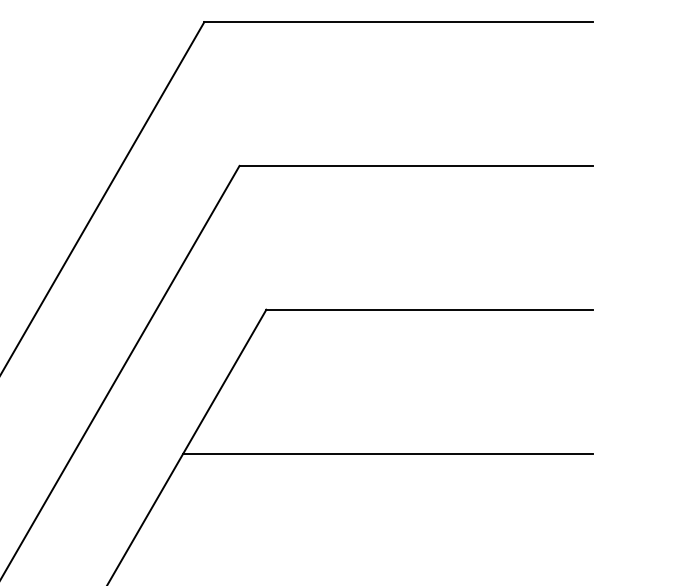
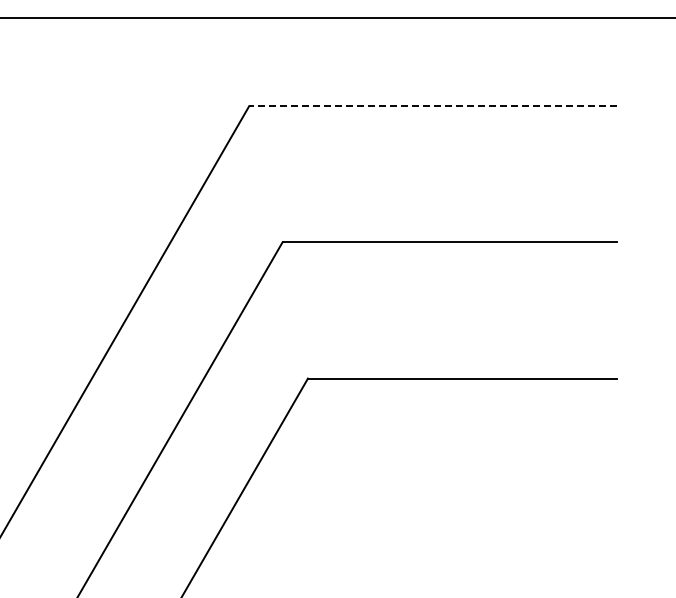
line: (397, 22) -> (432, 106), solid -> dashed
line: (388, 453) -> (423, 514), removed

